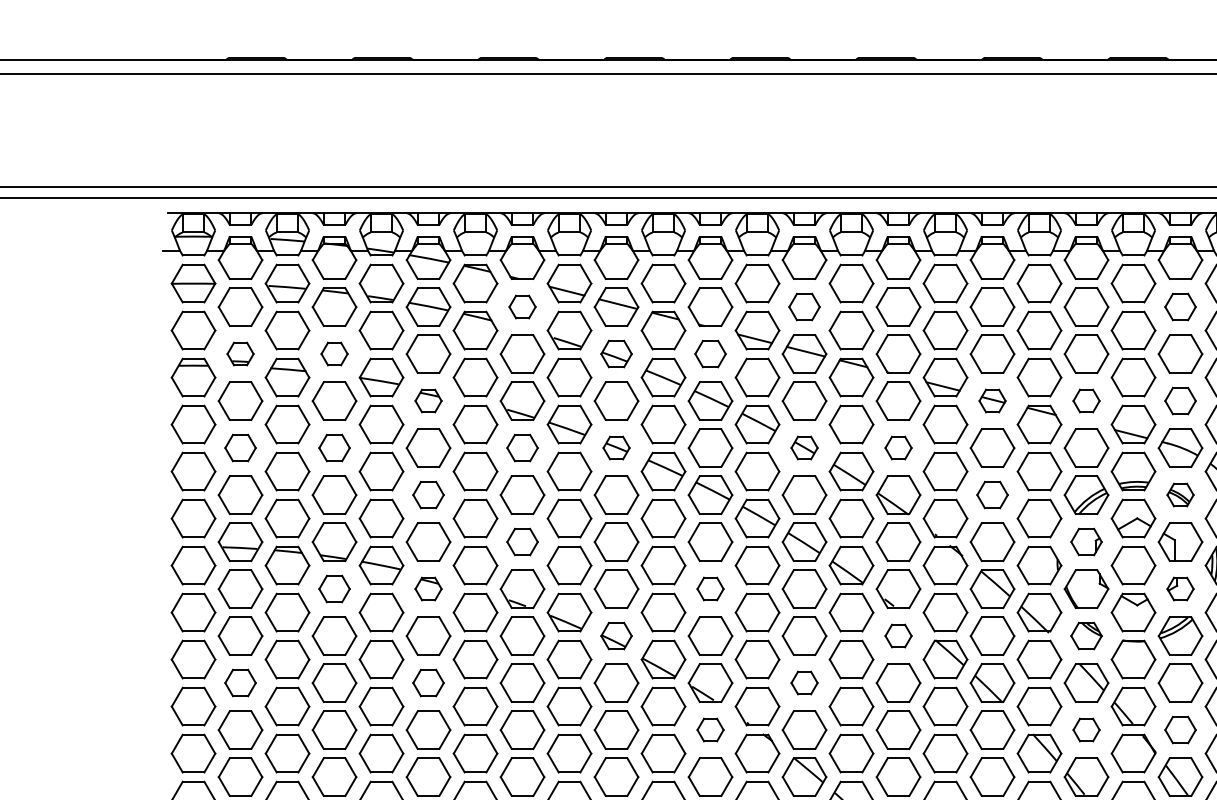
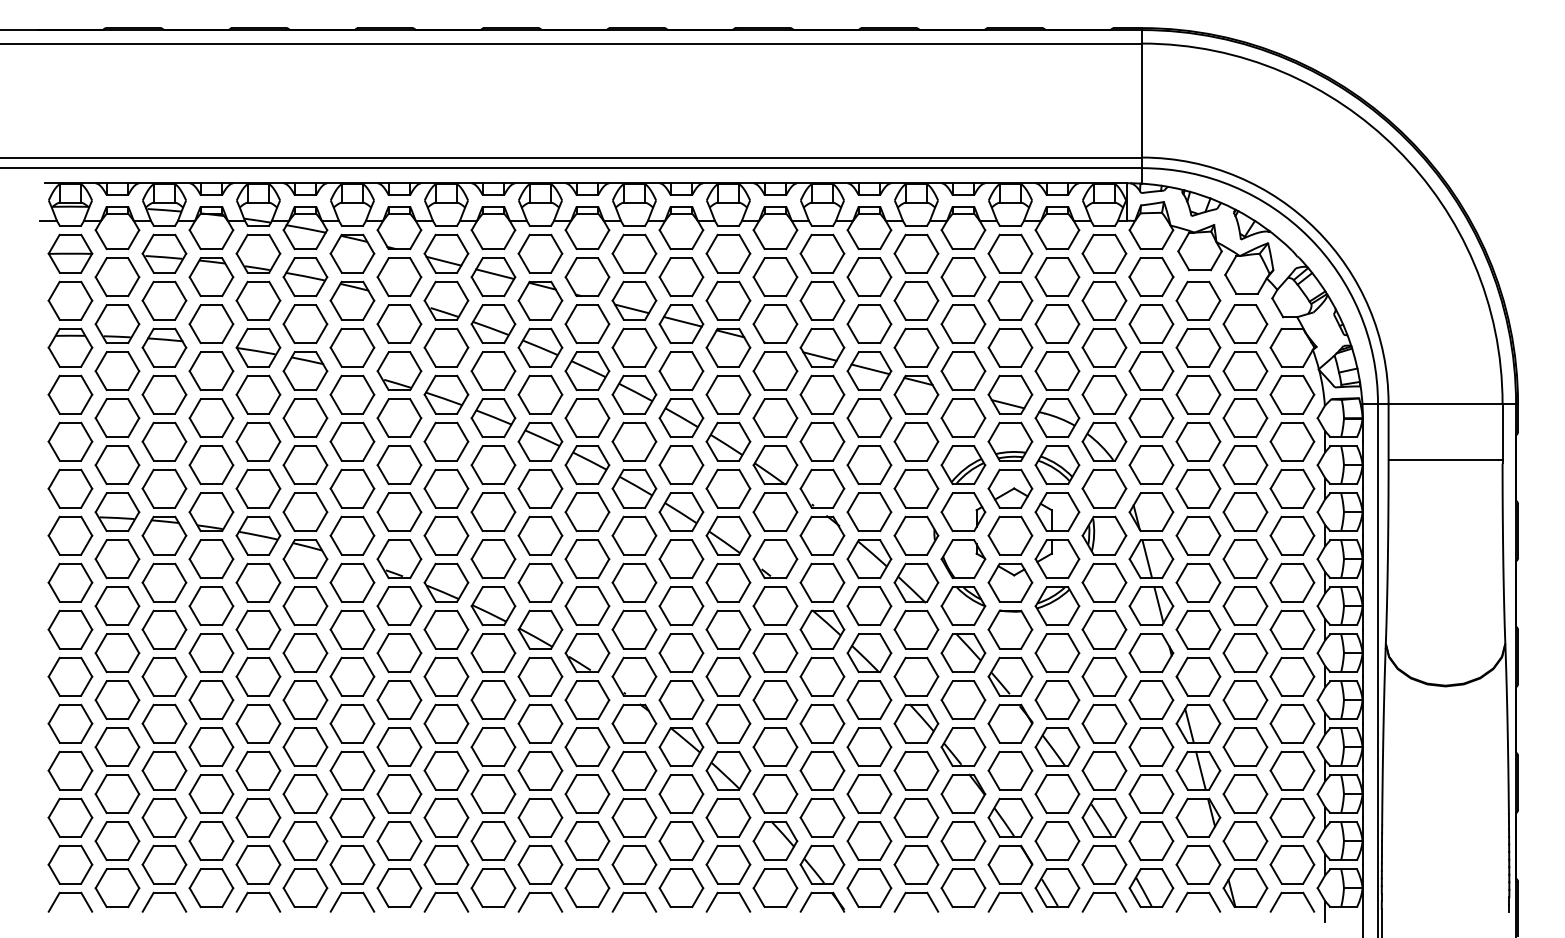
part: (522, 306) -> (399, 276), size x1.67
part: (804, 306) -> (681, 276), size x1.43
part: (1180, 306) -> (1057, 276), size x1.43
part: (240, 353) -> (117, 323), size x1.67
part: (334, 353) -> (211, 323), size x1.67
part: (616, 353) -> (493, 323), size x1.43
part: (710, 353) -> (587, 323), size x1.43
part: (428, 400) -> (305, 370), size x1.67
part: (992, 400) -> (869, 370), size x1.67
part: (1086, 400) -> (963, 370), size x1.67
part: (1180, 400) -> (1057, 370), size x1.43
part: (240, 447) -> (117, 417), size x1.43
part: (334, 447) -> (211, 417), size x1.43
part: (522, 447) -> (399, 417), size x1.43
part: (616, 447) -> (493, 417), size x1.67
part: (804, 447) -> (681, 417), size x1.67
part: (898, 447) -> (775, 417), size x1.67
part: (428, 494) -> (305, 464), size x1.43
part: (992, 494) -> (869, 464), size x1.43
part: (1180, 494) -> (1057, 464), size x1.67
part: (522, 541) -> (399, 511), size x1.43
part: (1086, 541) -> (963, 511), size x1.43
part: (334, 588) -> (211, 558), size x1.43
part: (428, 588) -> (305, 558), size x1.67
part: (710, 588) -> (587, 558), size x1.67
part: (1180, 588) -> (1057, 558), size x1.67
part: (616, 635) -> (493, 605), size x1.43
part: (898, 635) -> (775, 605), size x1.67
part: (1086, 635) -> (963, 605), size x1.43
part: (240, 682) -> (117, 652), size x1.43
part: (428, 682) -> (305, 652), size x1.43
part: (804, 682) -> (681, 652), size x1.67
part: (710, 729) -> (587, 699), size x1.67
part: (1086, 729) -> (963, 699), size x1.67
part: (1180, 729) -> (1057, 699), size x1.43

